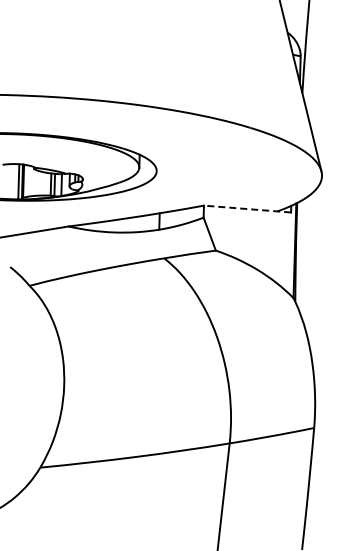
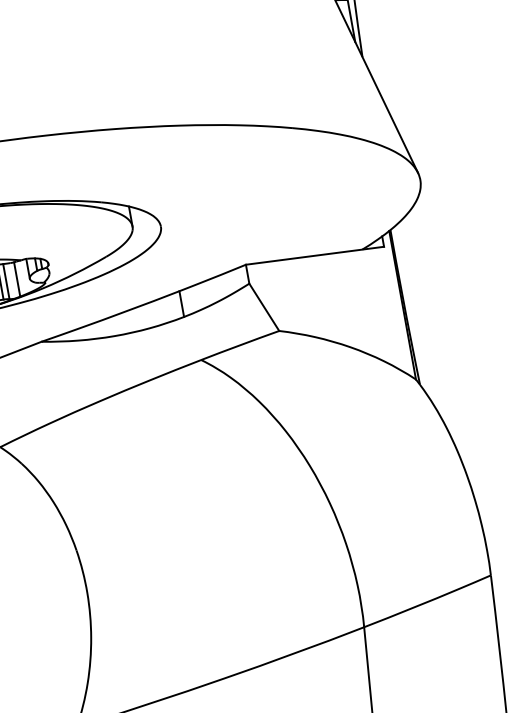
line: (247, 209) -> (315, 256), dashed -> solid

